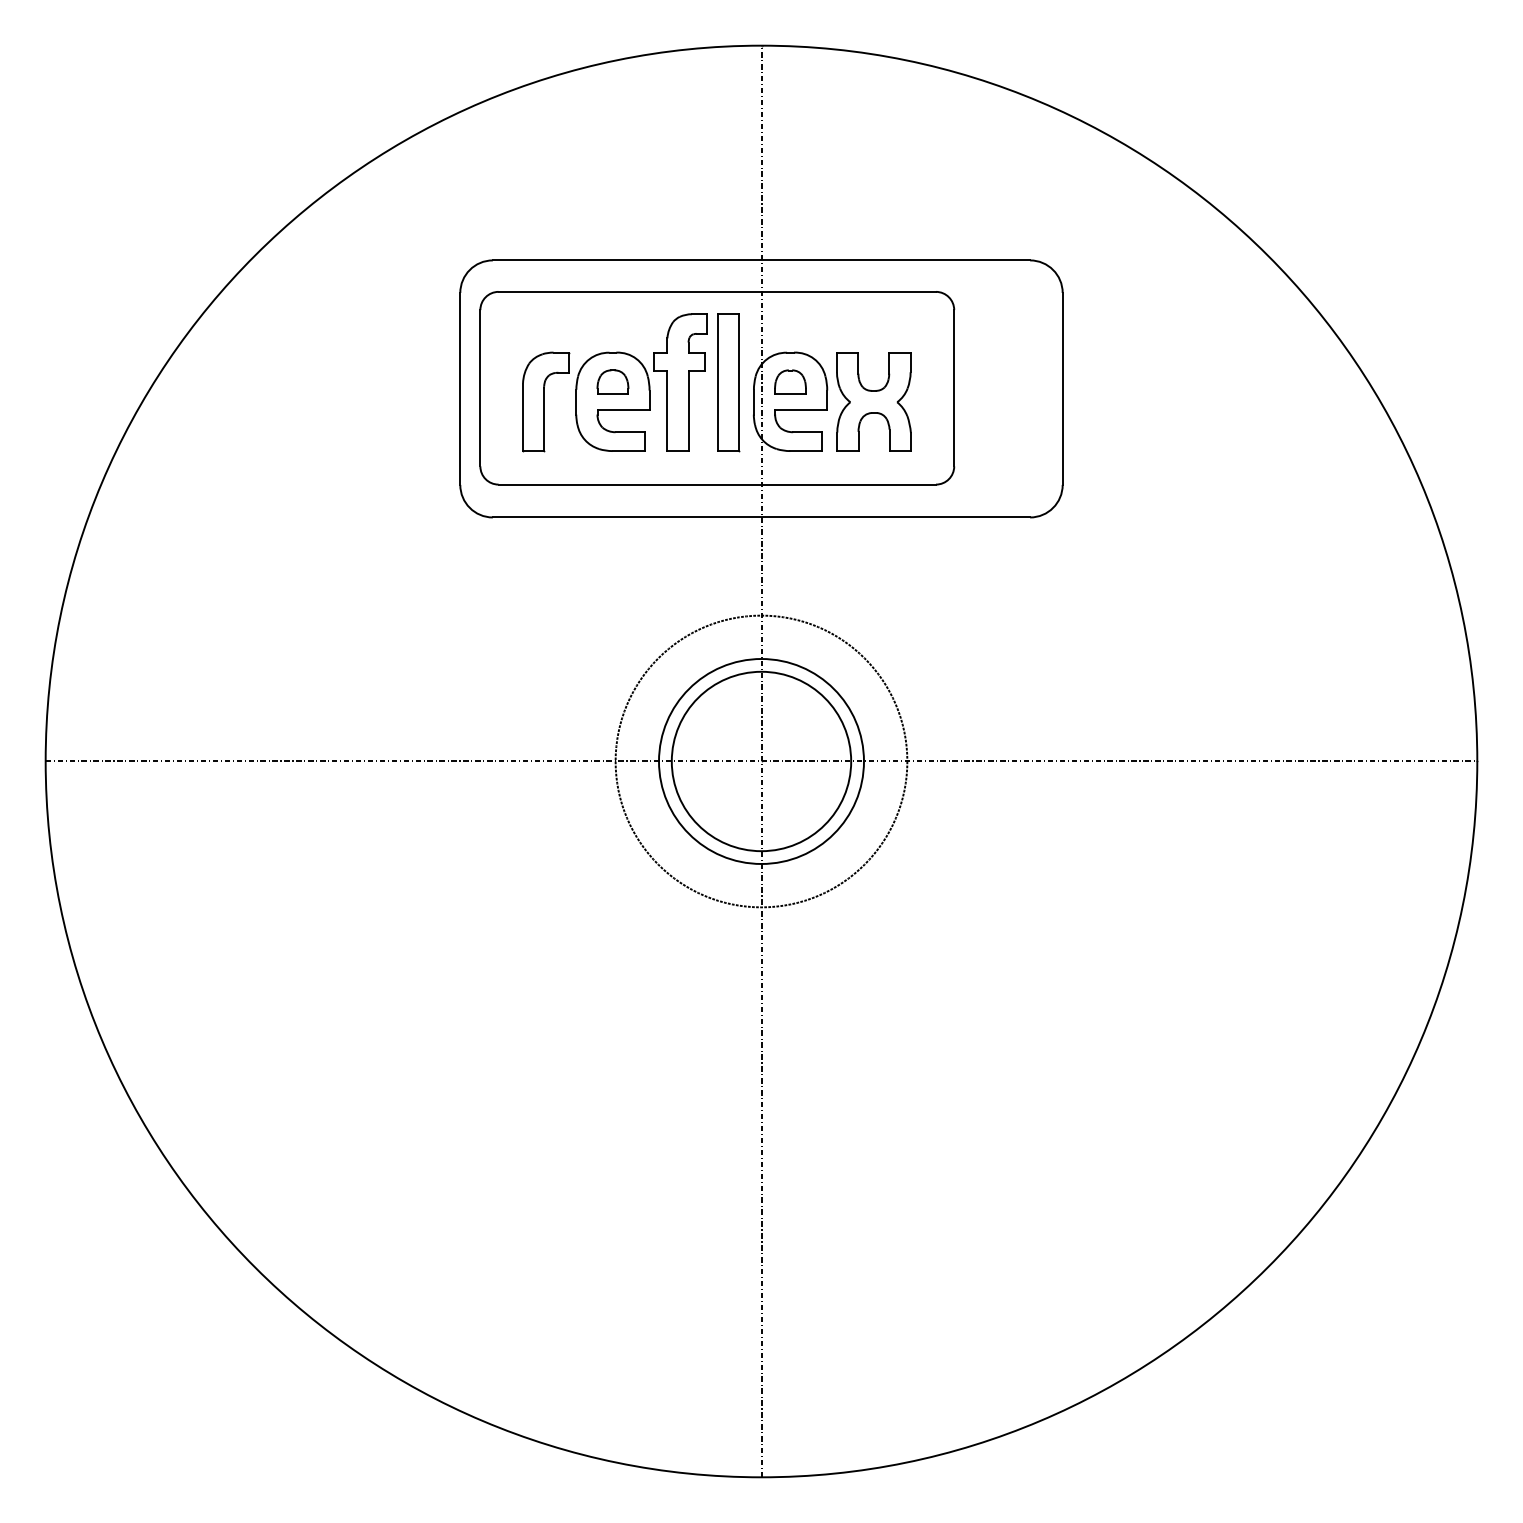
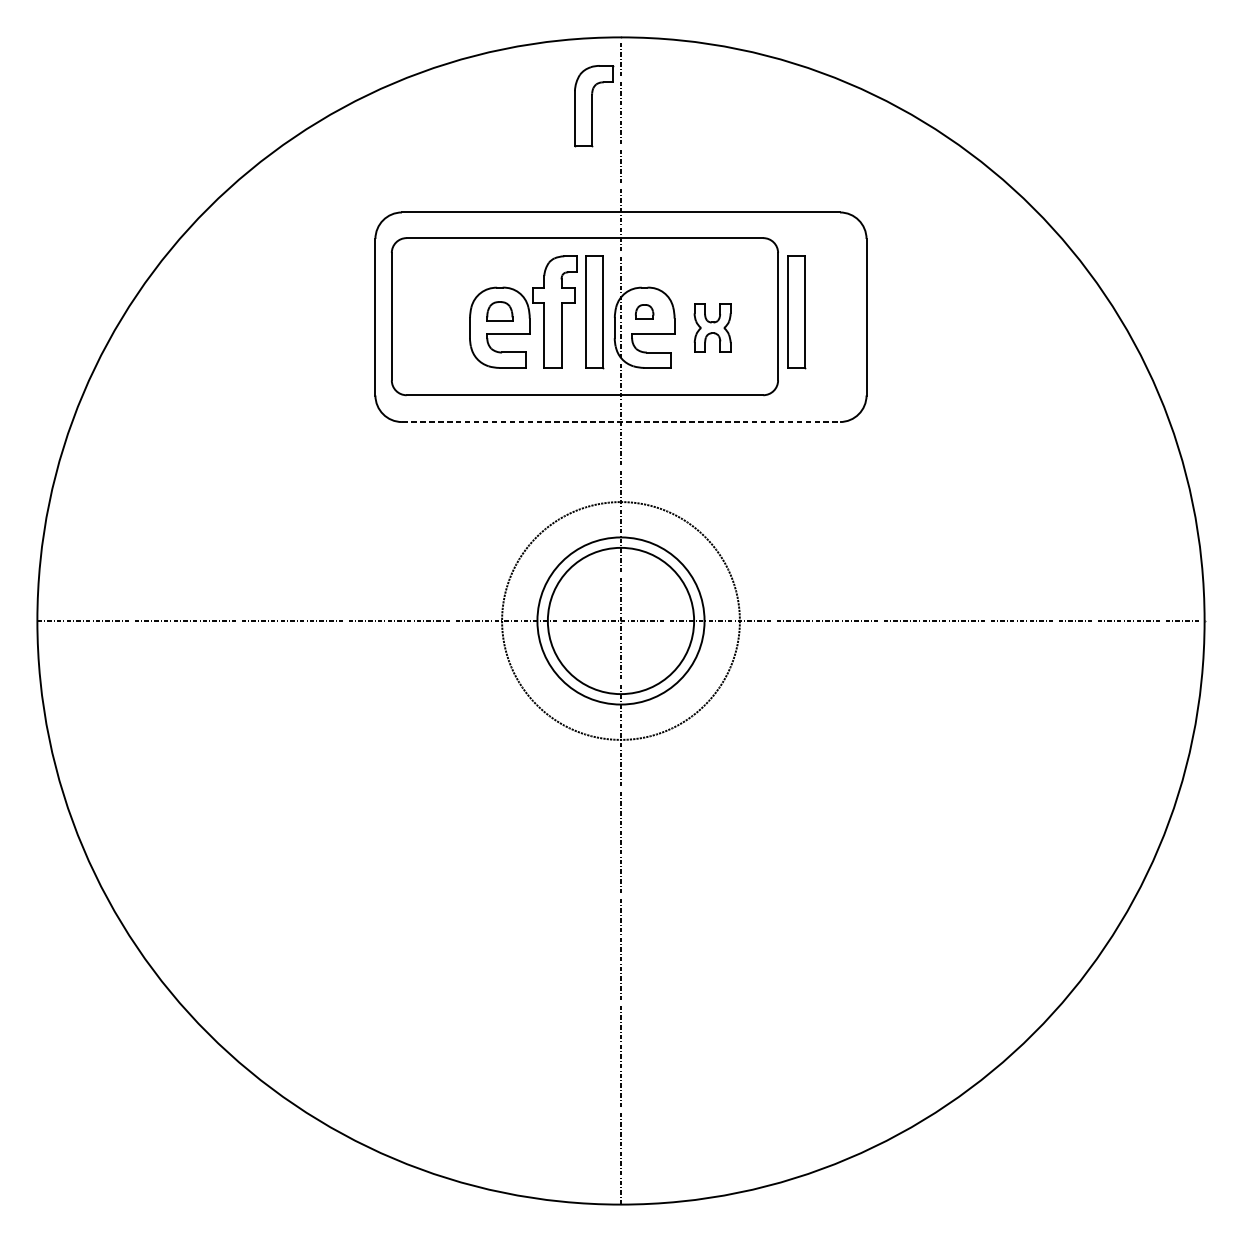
part: (790, 381) -> (644, 311), size x0.7
part: (976, 382) -> (796, 312), added
part: (546, 401) -> (594, 105), moved
part: (873, 401) -> (712, 327), size x0.6
line: (761, 517) -> (621, 422), solid -> dashed

